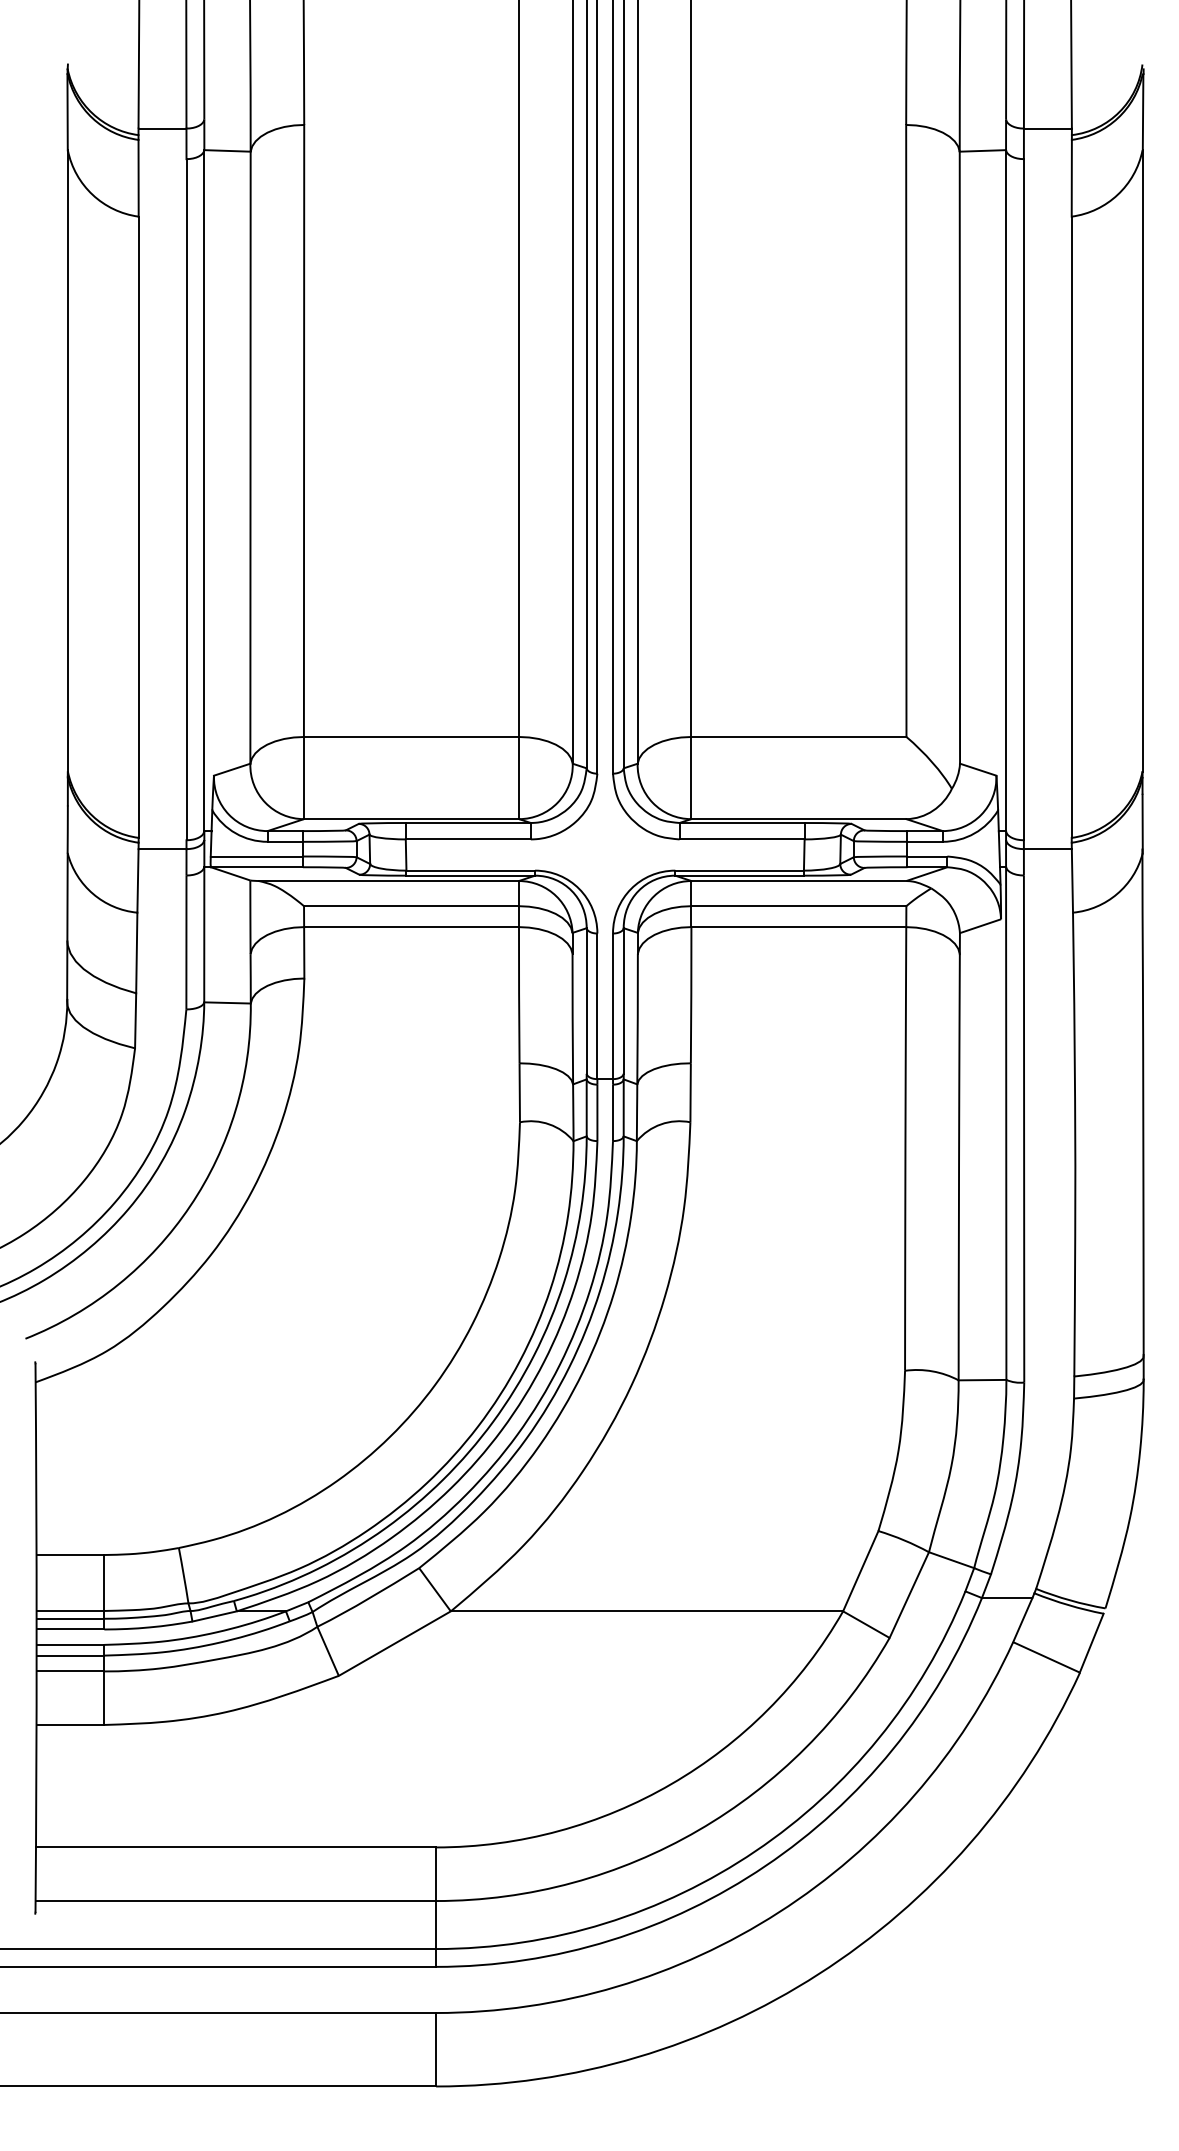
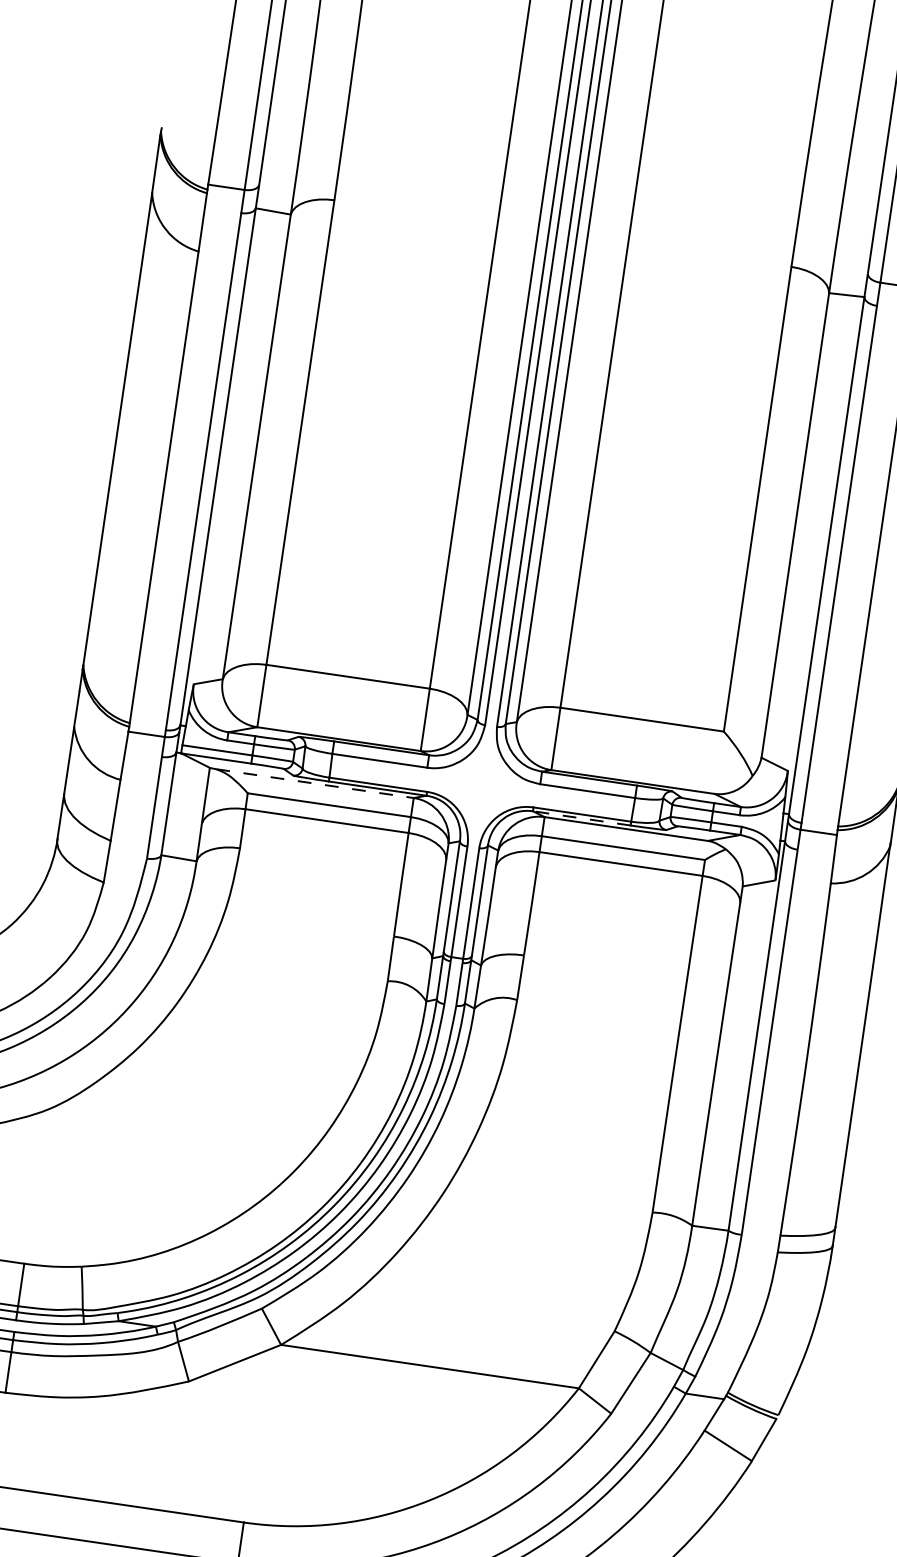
line: (739, 875) -> (581, 818), solid -> dashed
line: (389, 881) -> (315, 784), solid -> dashed

